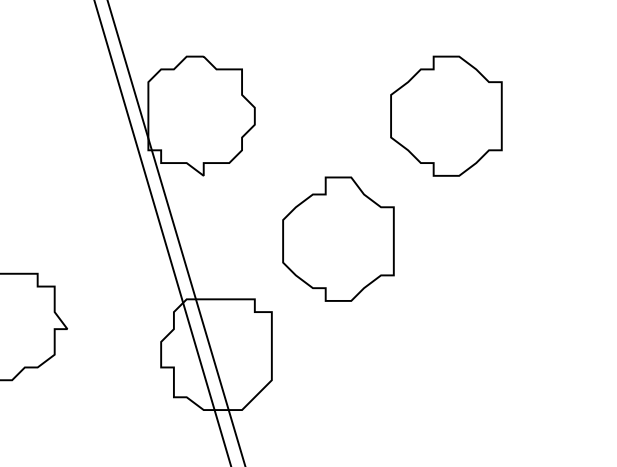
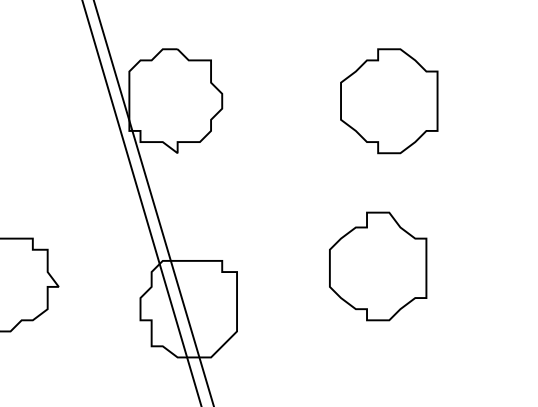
part: (338, 239) -> (378, 266), moved

